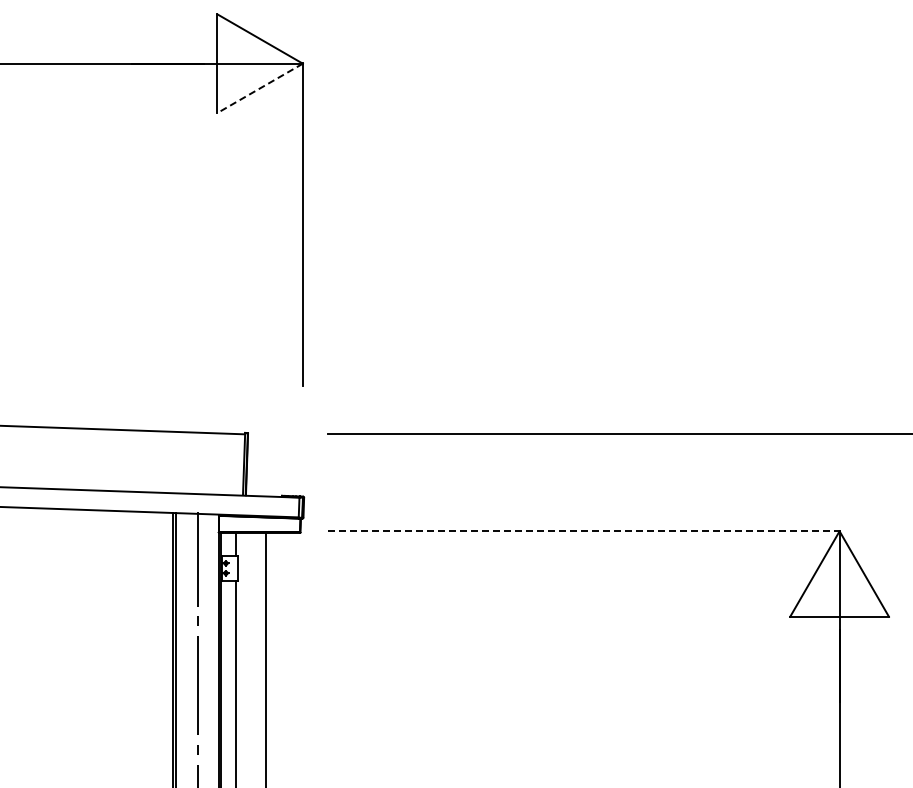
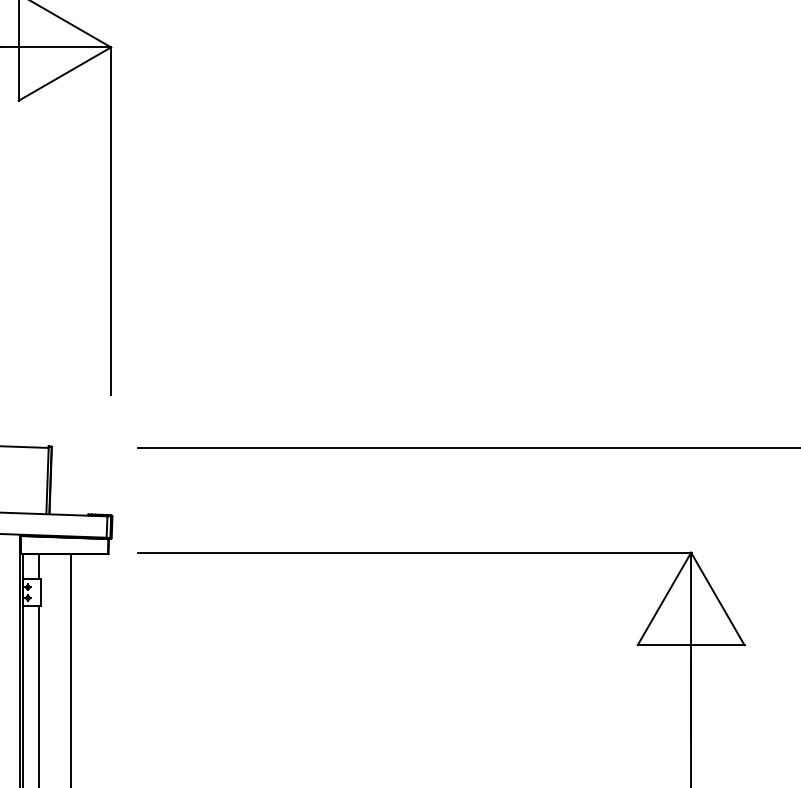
line: (259, 88) -> (64, 74), dashed -> solid
line: (584, 531) -> (415, 552), dashed -> solid

